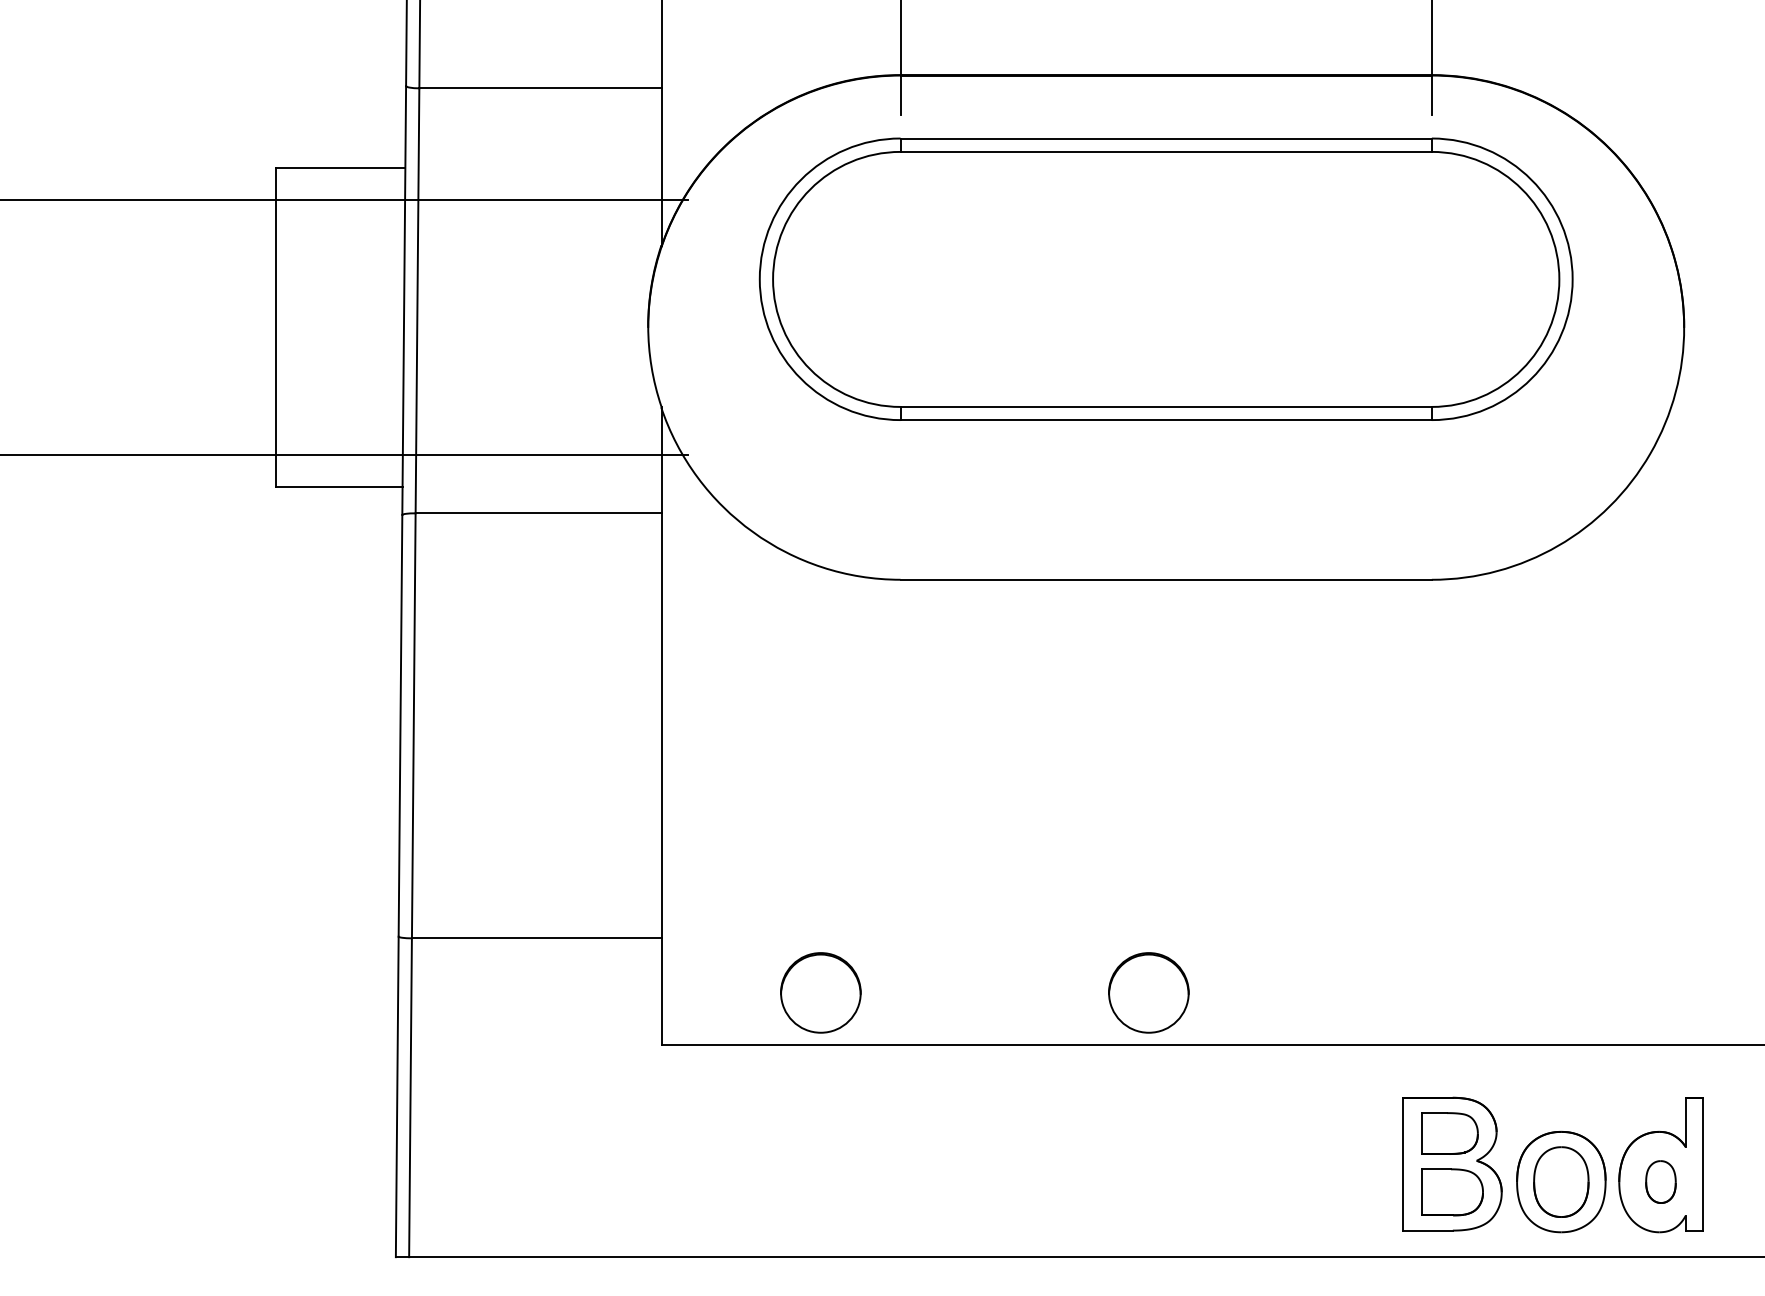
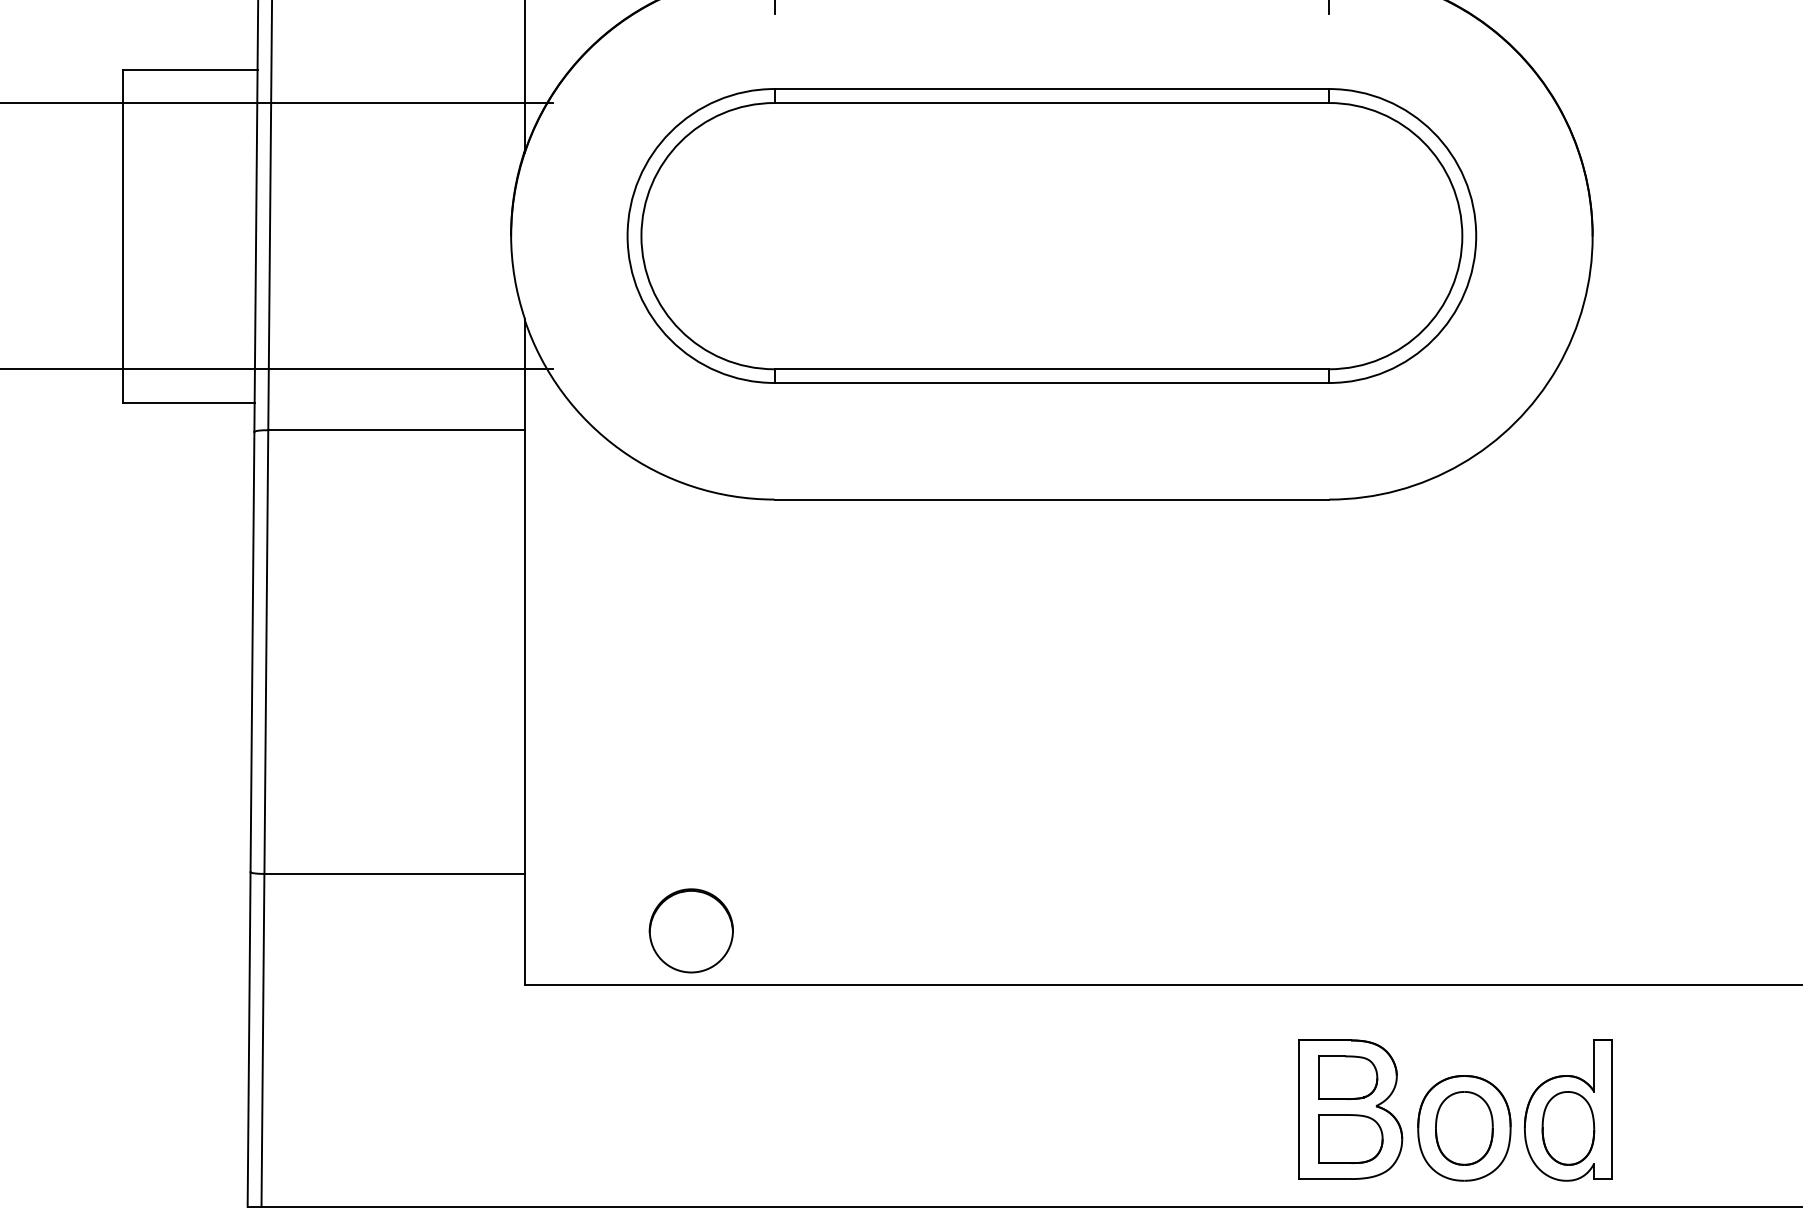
part: (1165, 278) -> (1051, 235), moved
circle: (1148, 992) -> (1033, 930), removed
part: (1660, 1181) -> (1567, 1127), size x1.67

